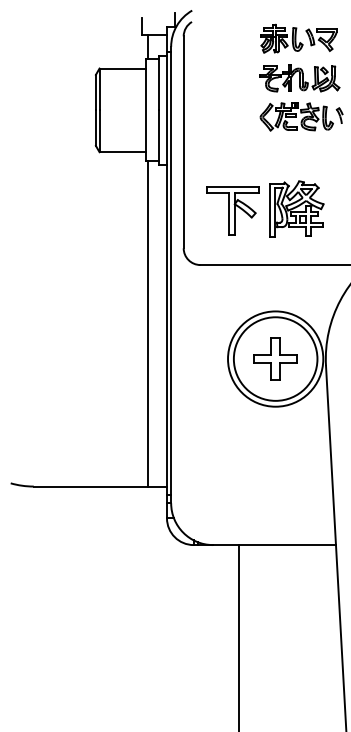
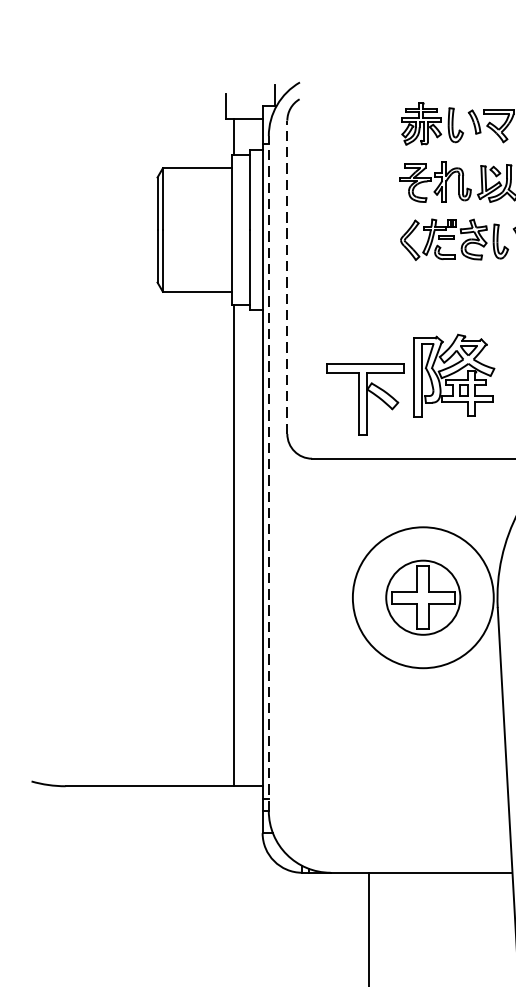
line: (183, 142) -> (287, 277), solid -> dashed
part: (232, 210) -> (363, 398), moved
line: (171, 274) -> (269, 472), solid -> dashed
circle: (275, 358) -> (423, 596), size x0.6

